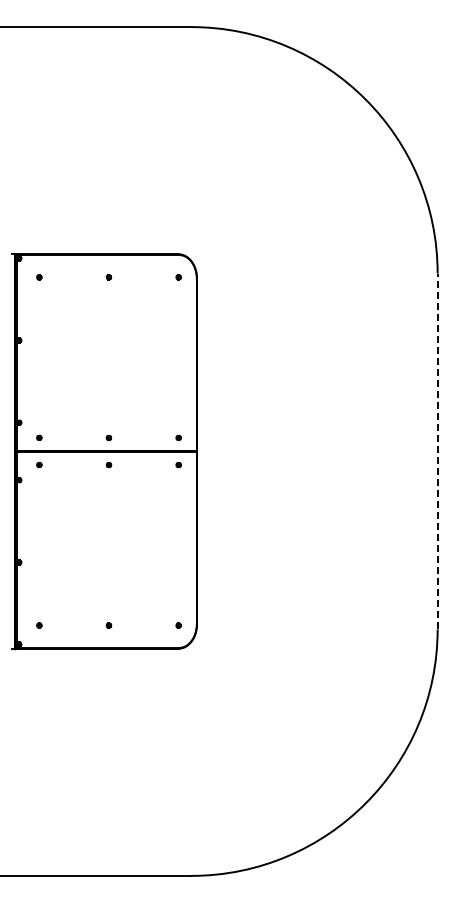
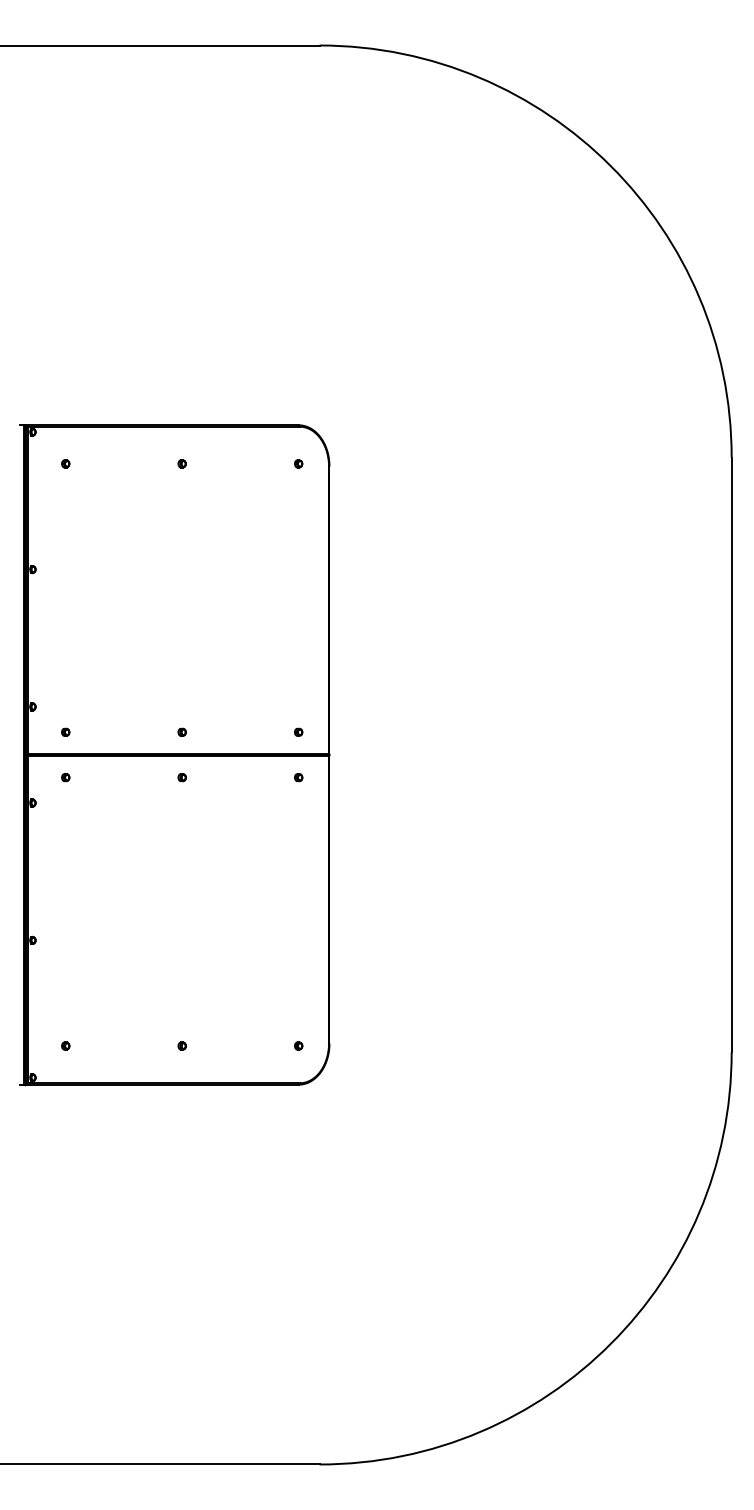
line: (437, 451) -> (731, 755), dashed -> solid

